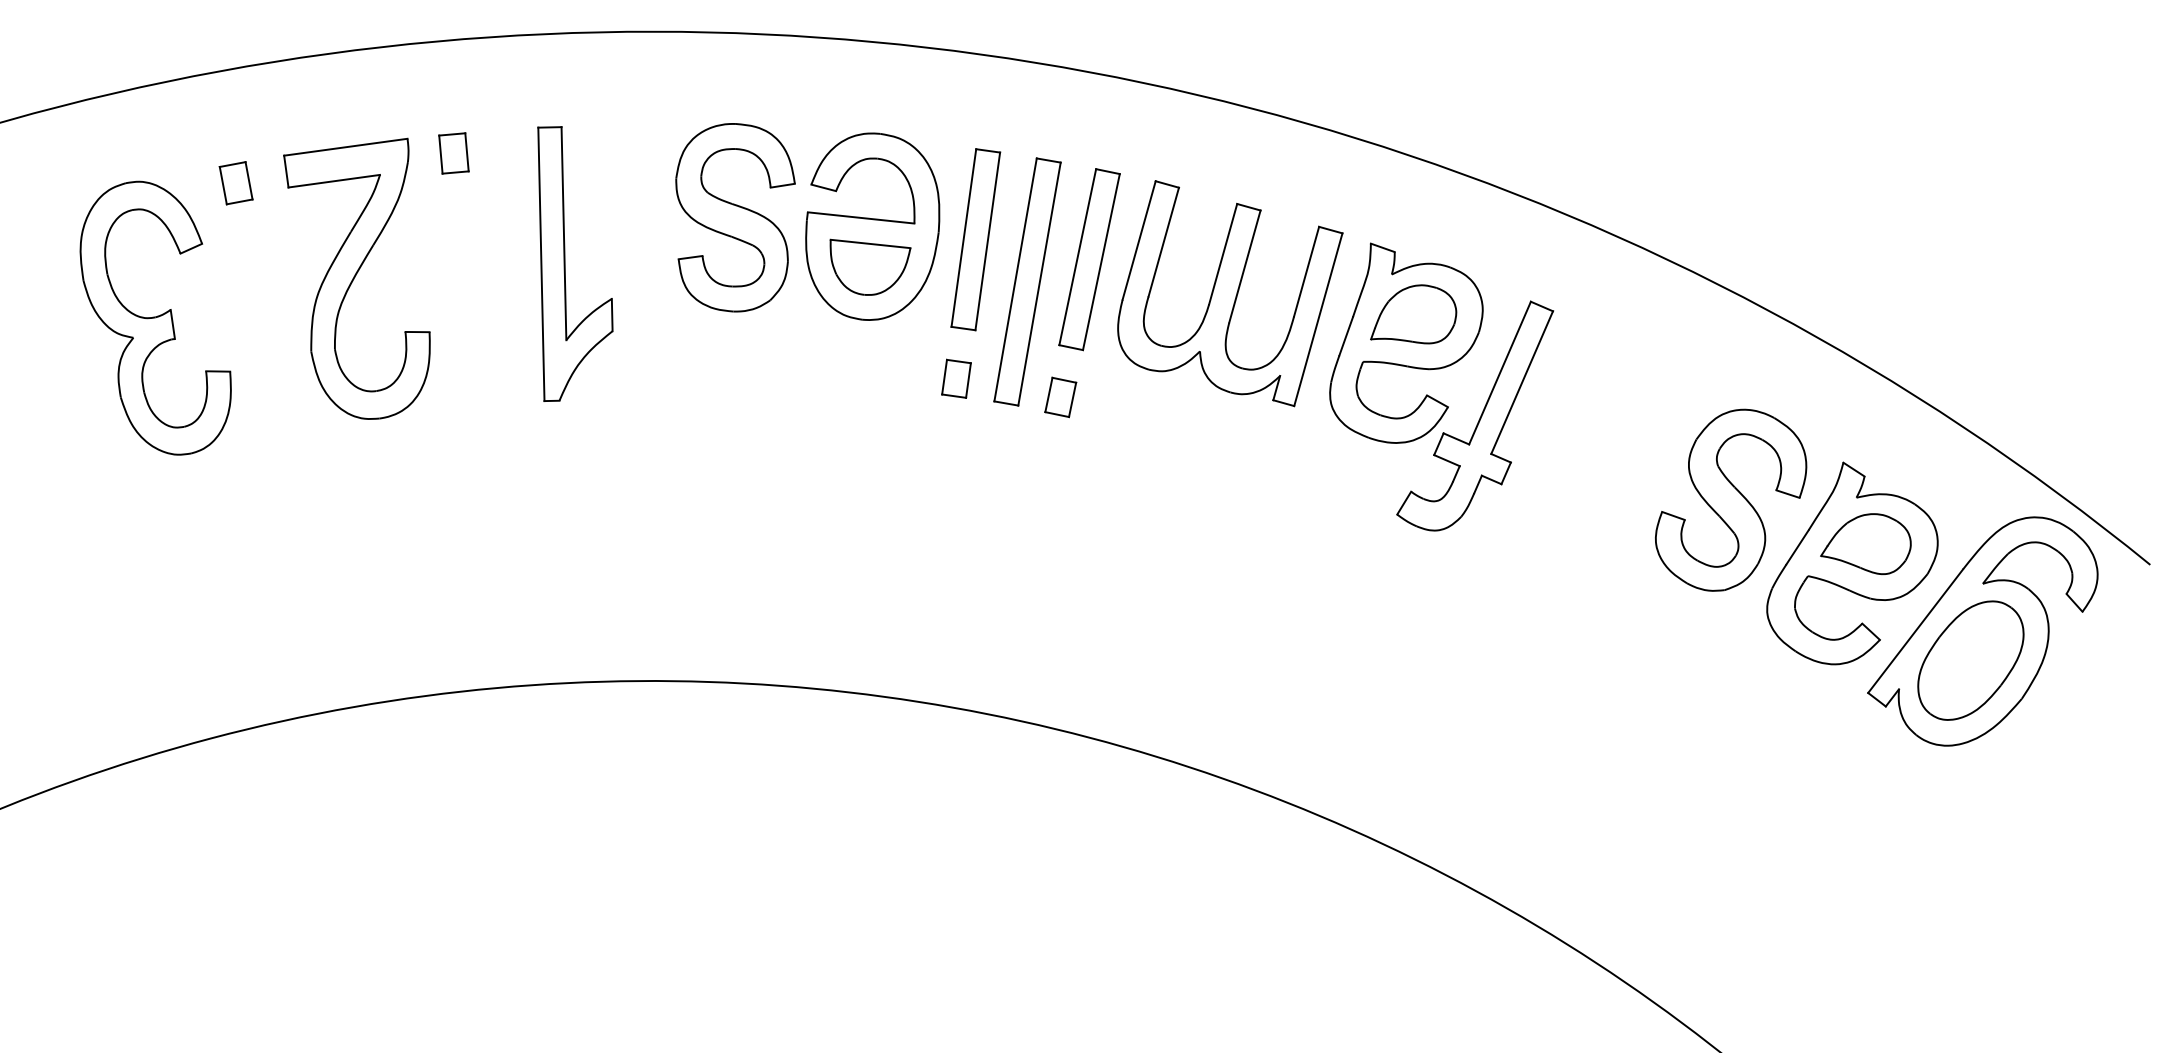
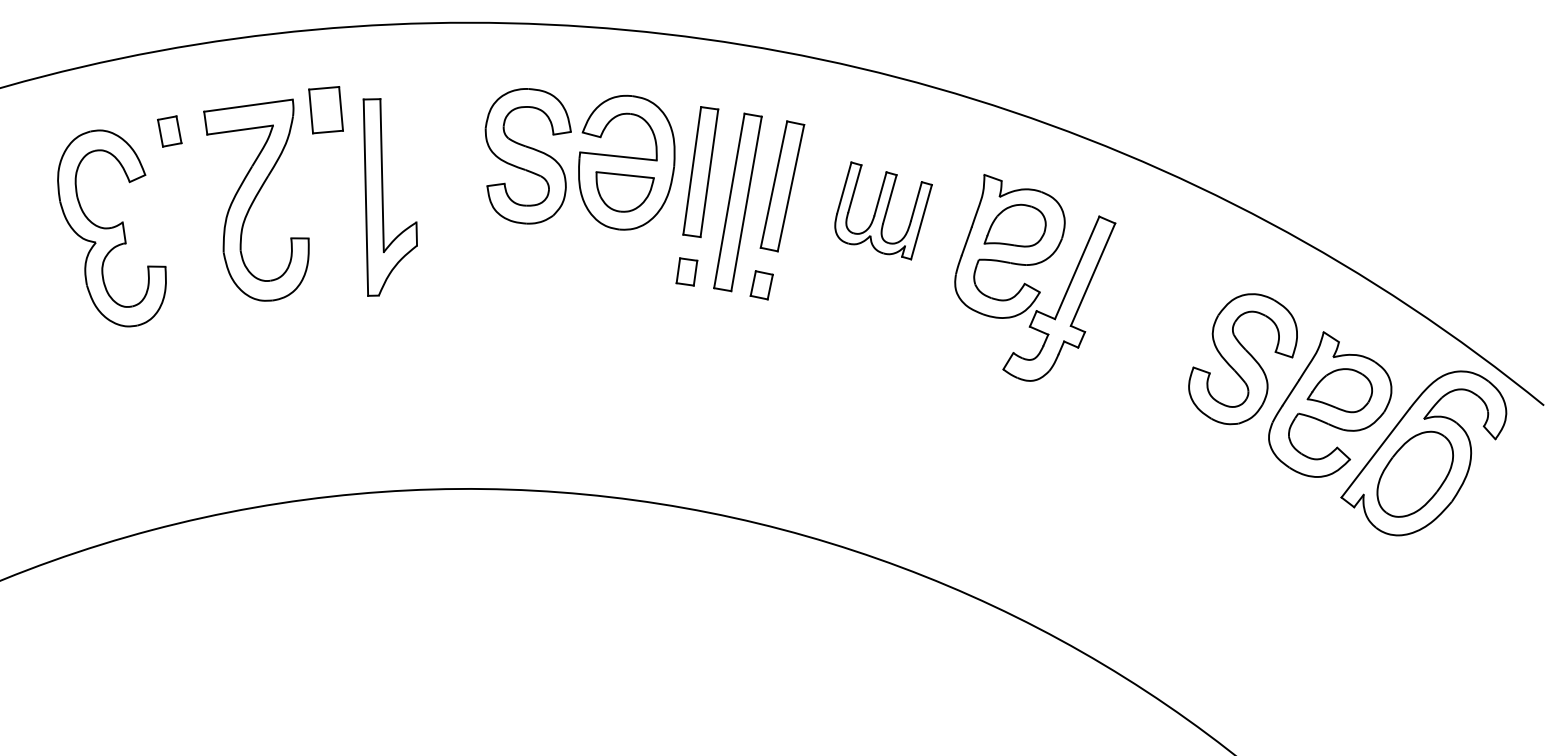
part: (453, 153) -> (325, 110), size x1.6
part: (565, 263) -> (383, 197), moved
part: (1230, 293) -> (883, 210), size x0.6

